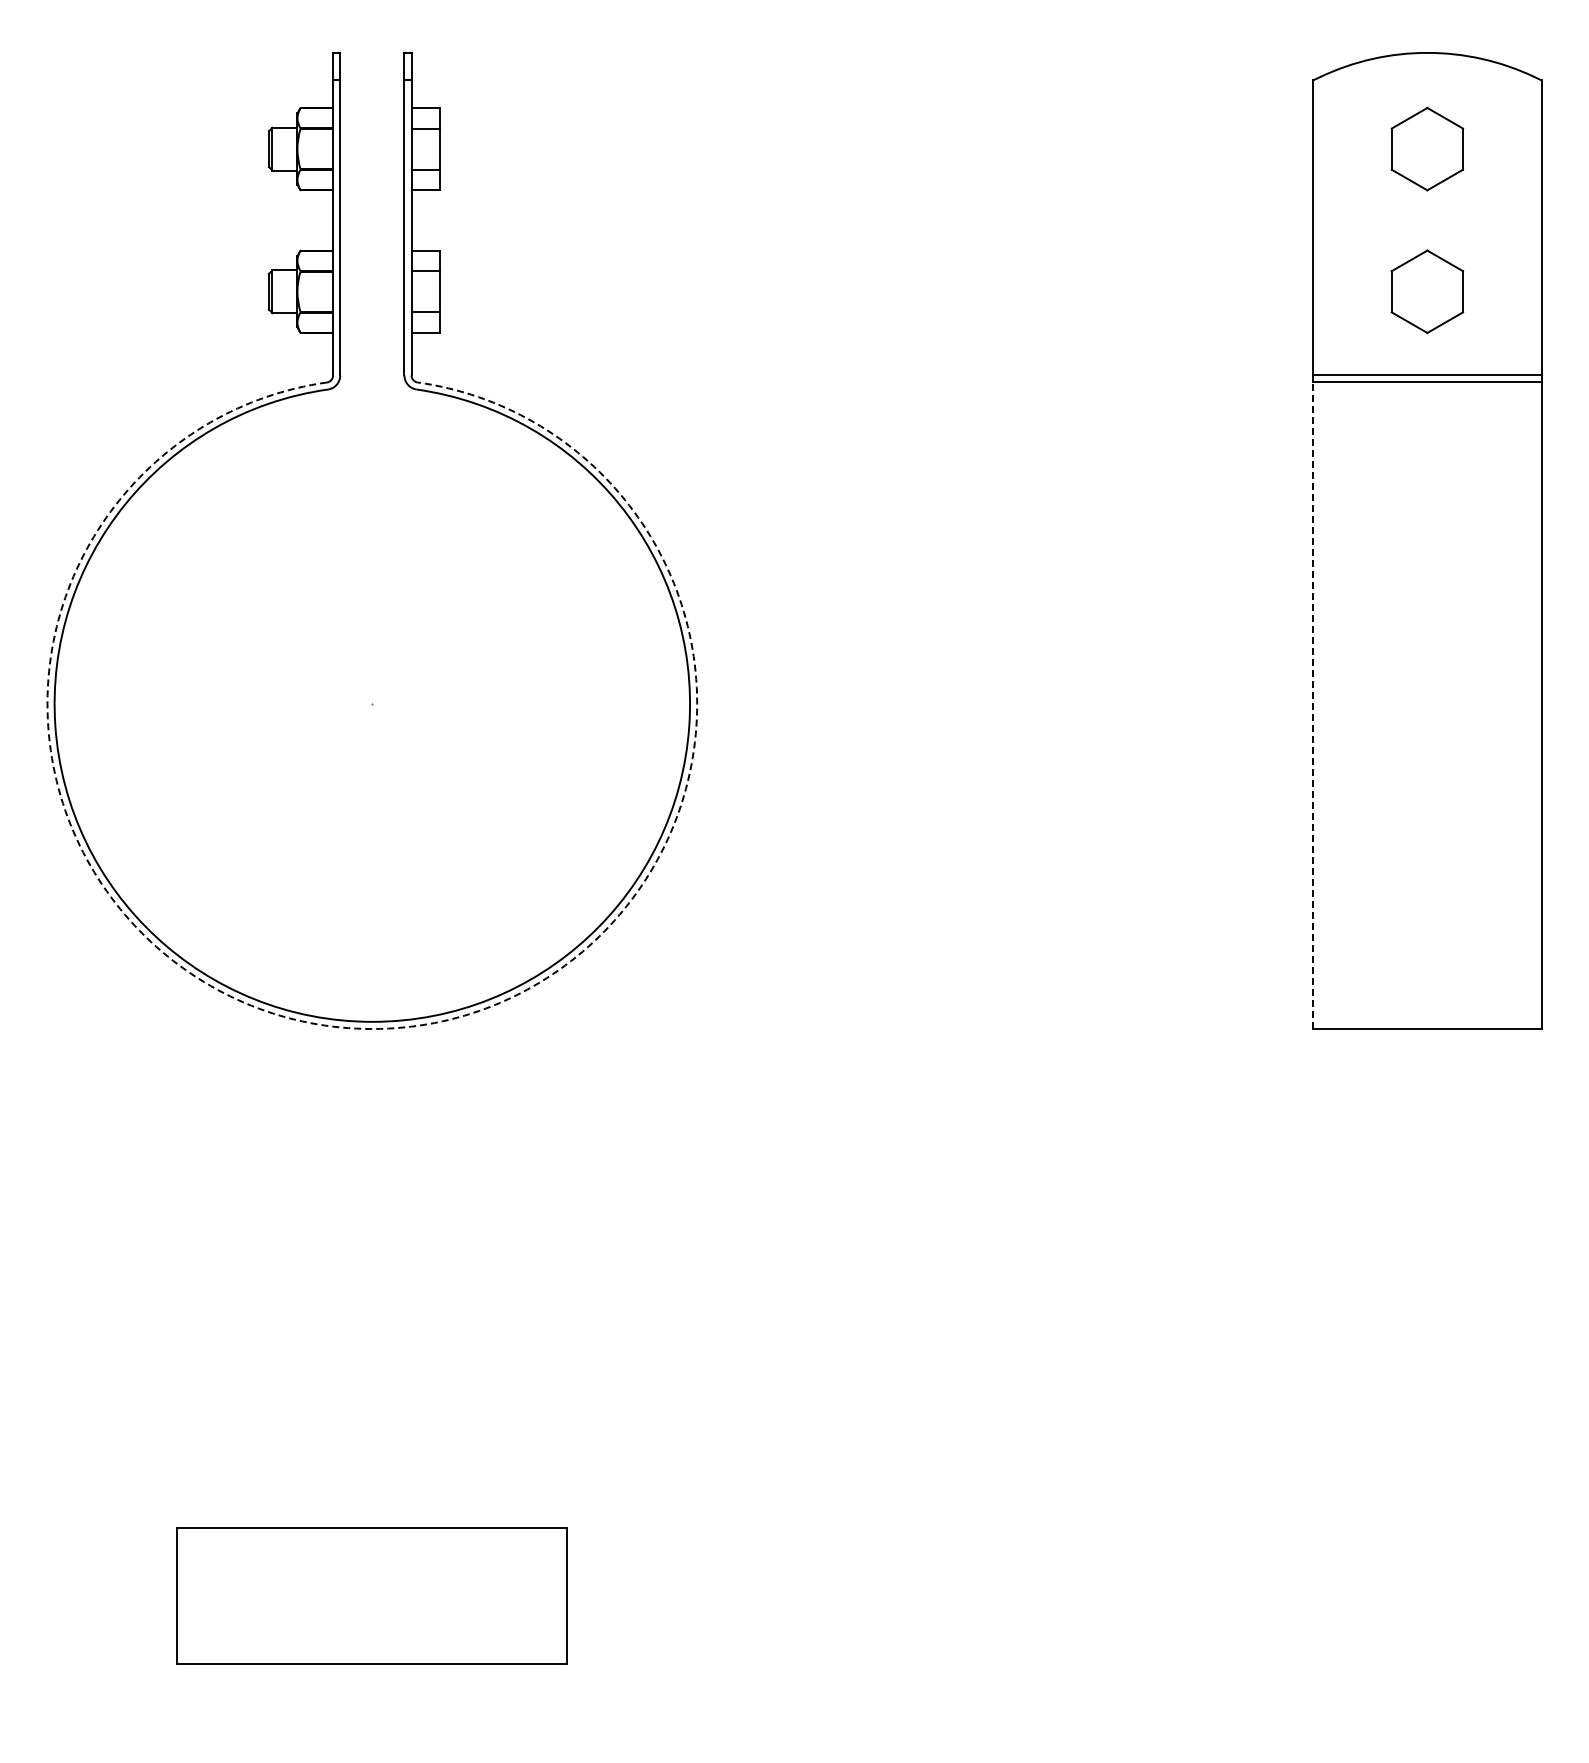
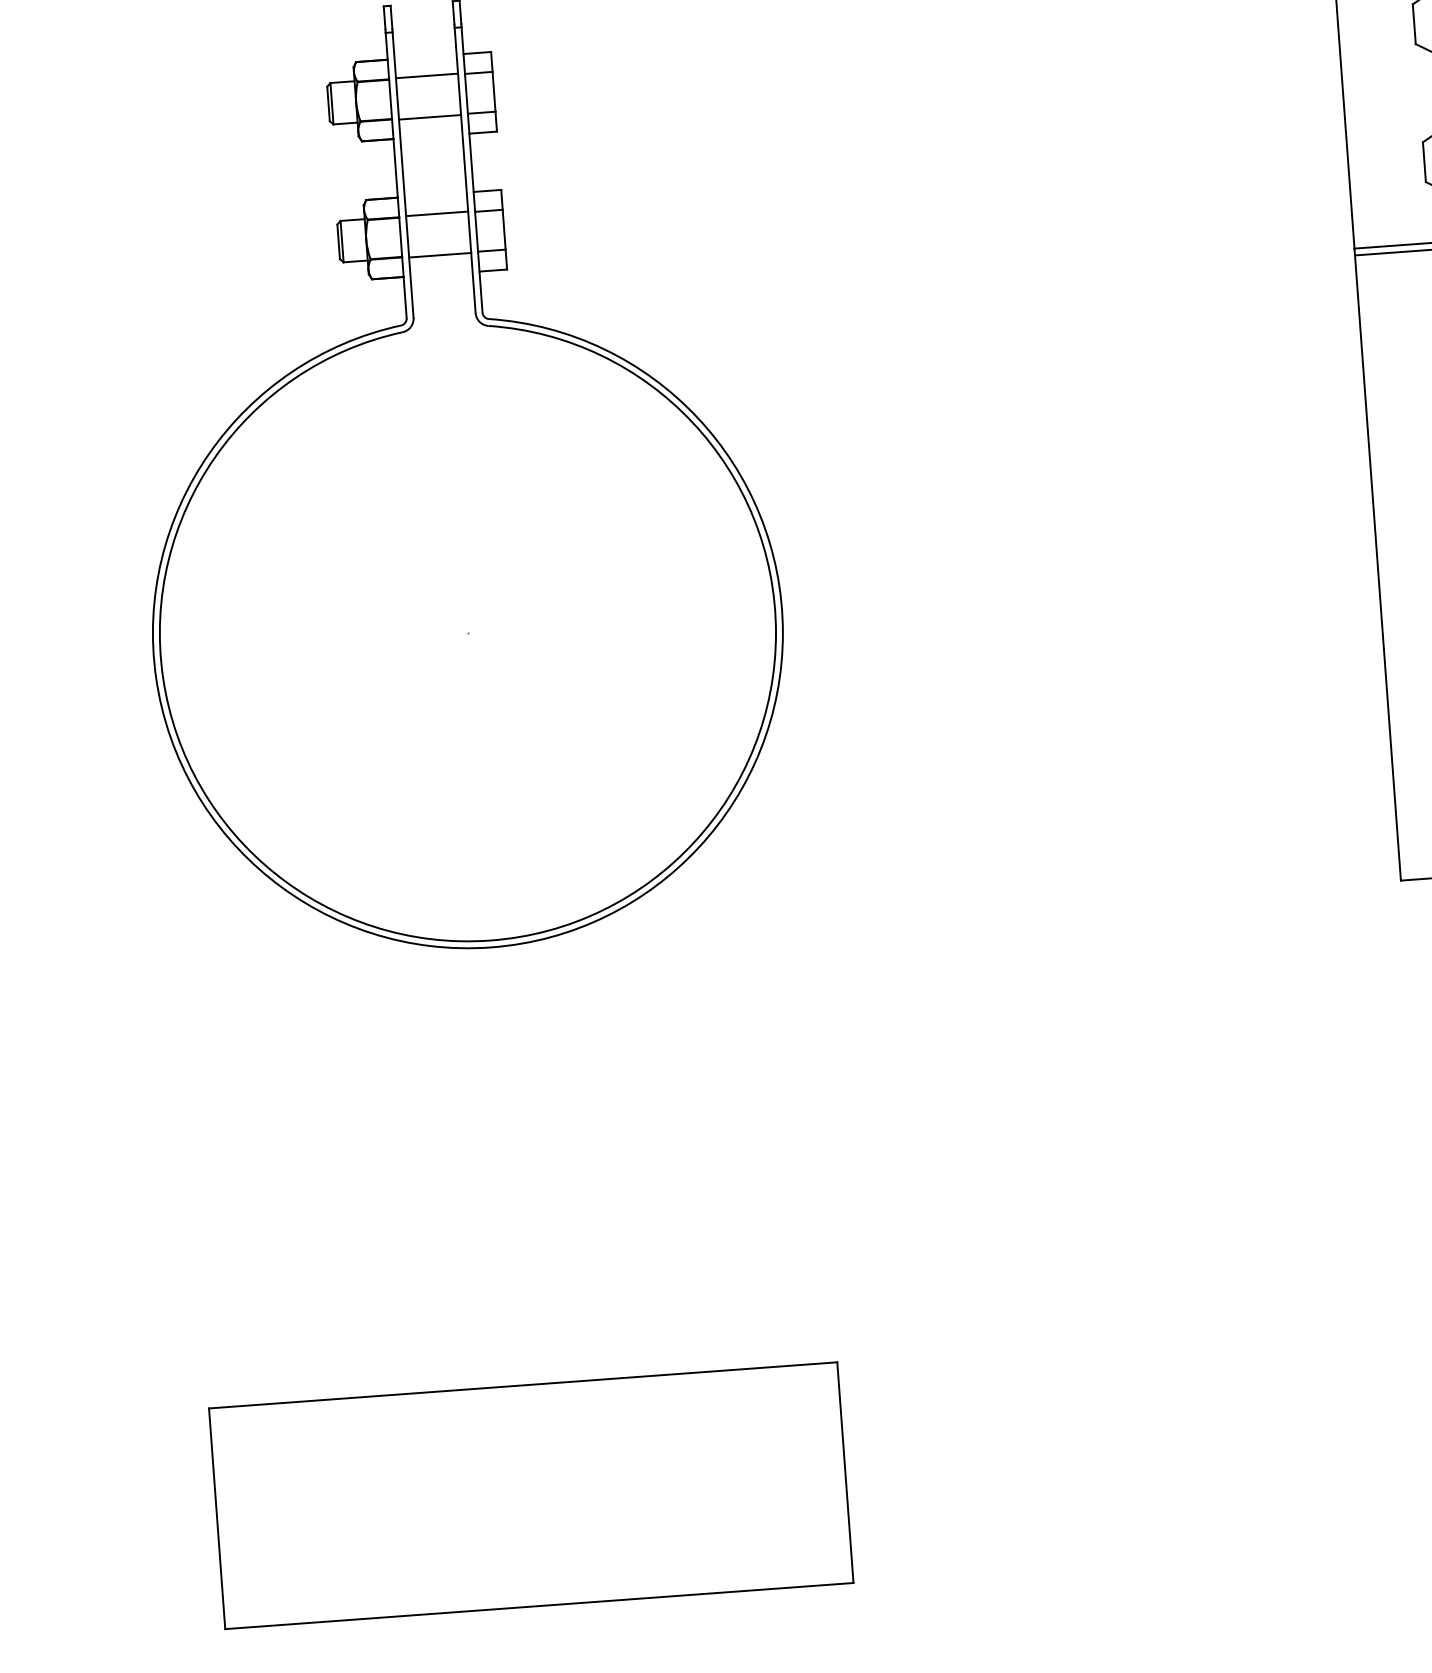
line: (372, 127) -> (427, 75), added
line: (372, 170) -> (430, 117), added
line: (372, 270) -> (437, 213), added
line: (372, 313) -> (440, 255), added
line: (1313, 705) -> (1378, 567), dashed -> solid
arc: (372, 1028) -> (491, 946), dashed -> solid
part: (371, 1595) -> (530, 1495), size x1.67

